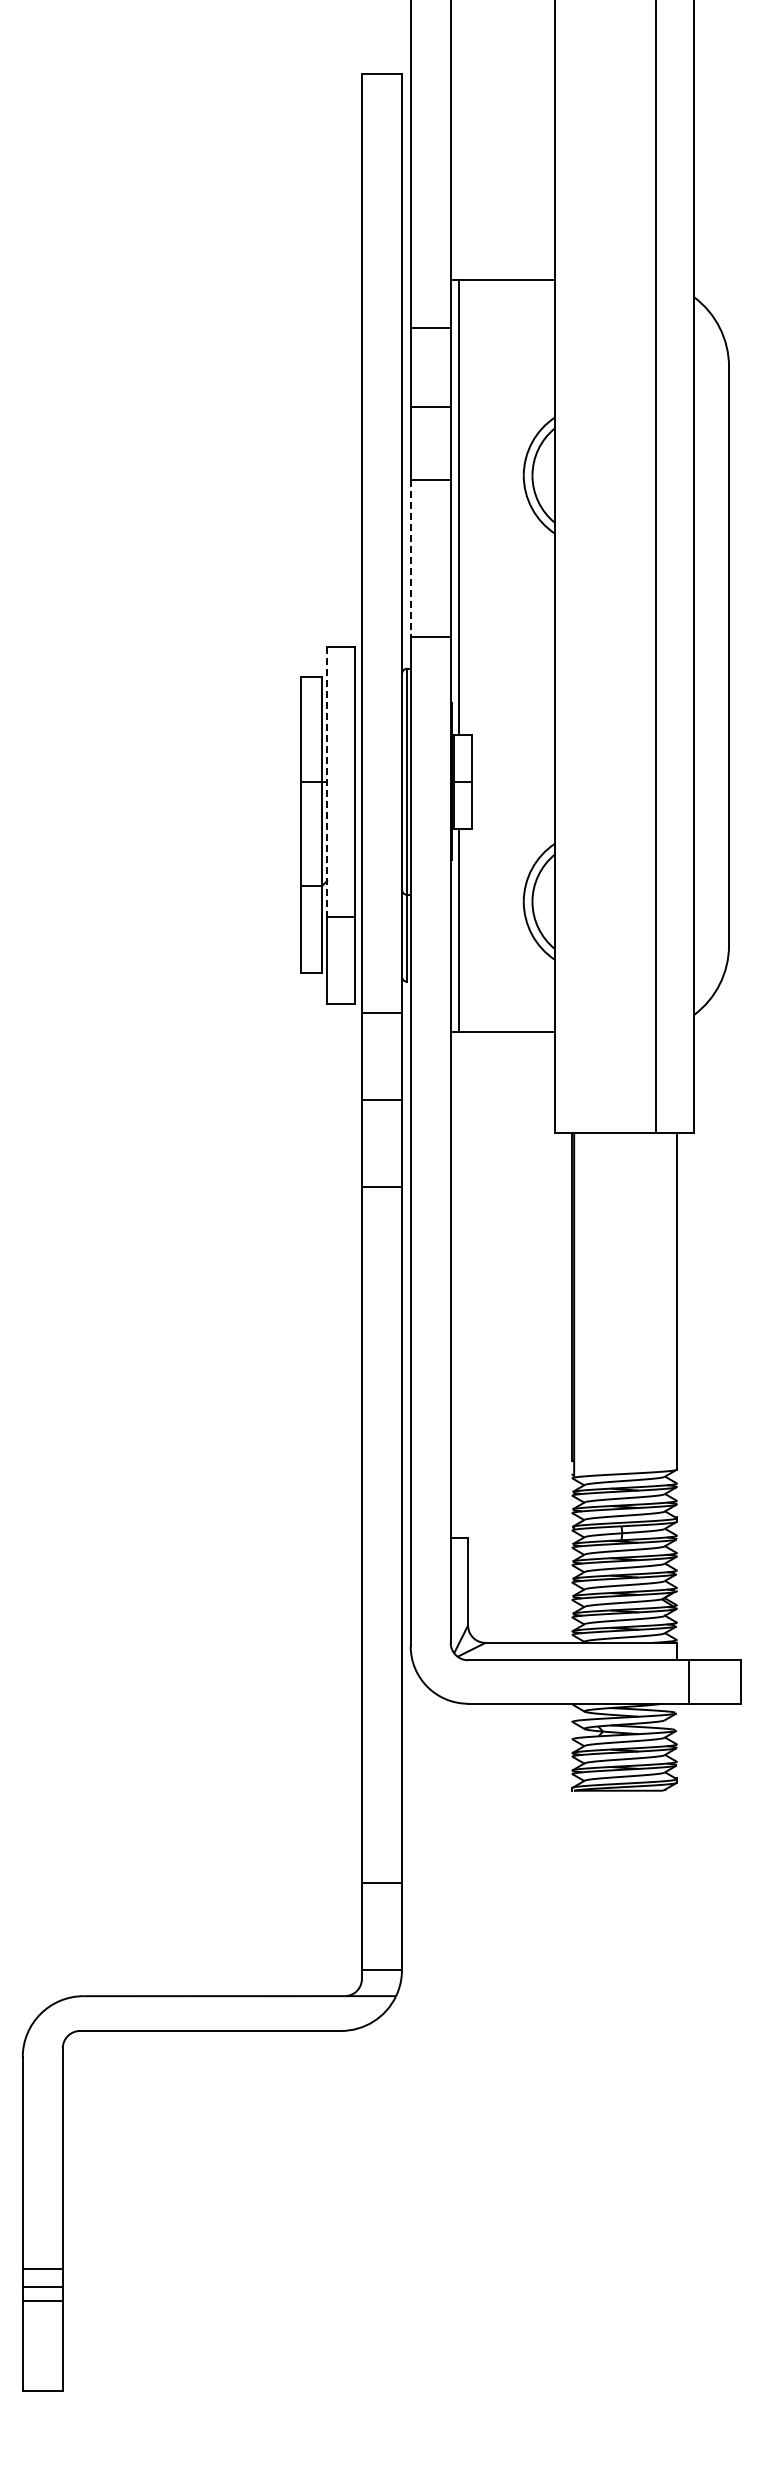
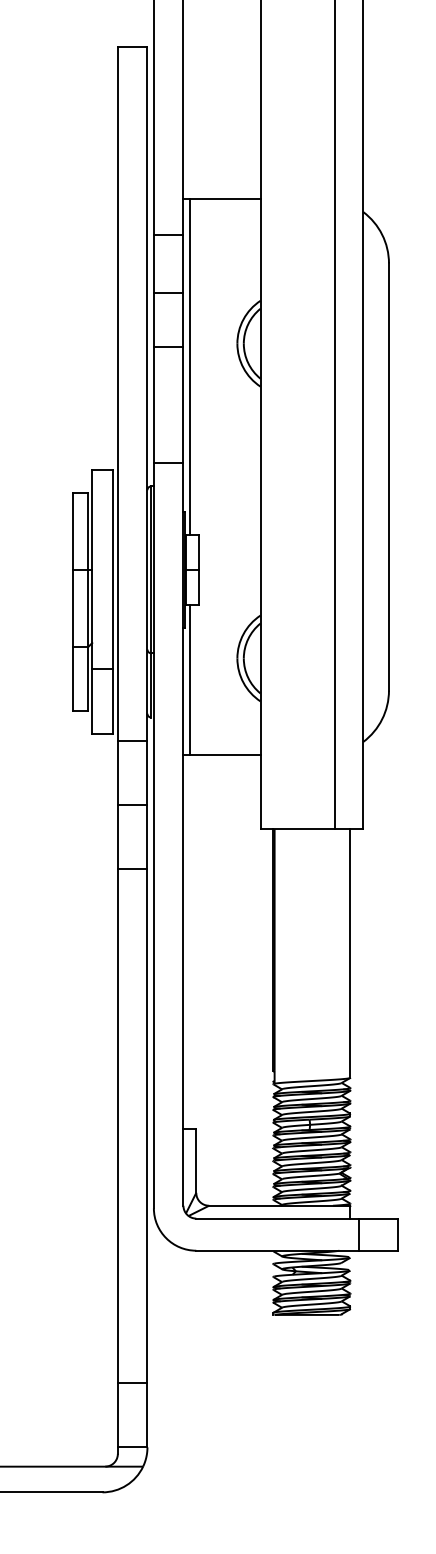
line: (410, 558) -> (153, 404), dashed -> solid
line: (327, 781) -> (92, 569), dashed -> solid

